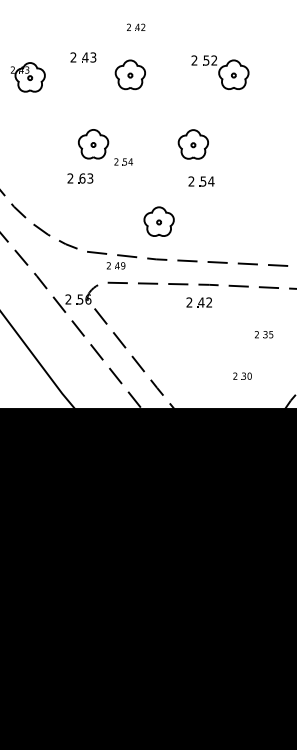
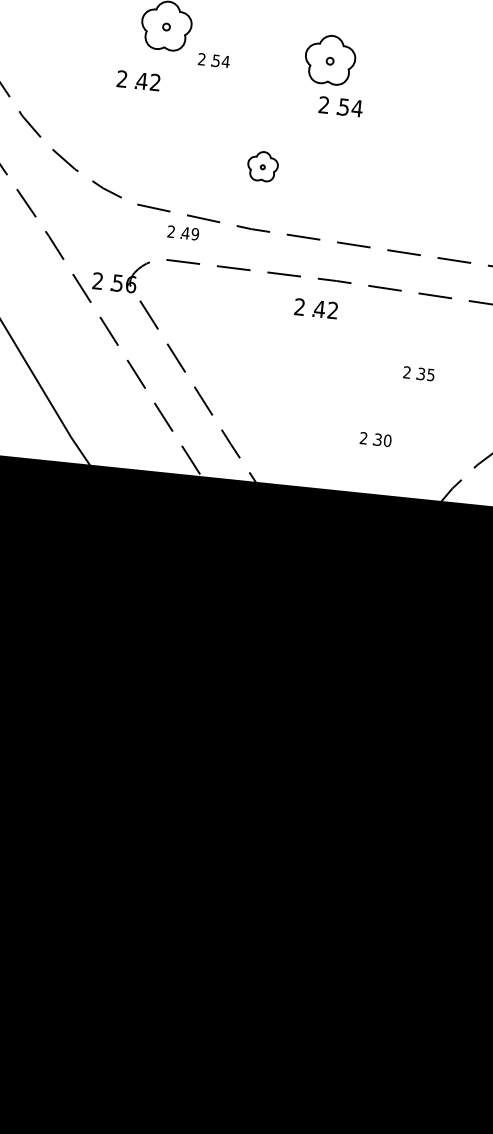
part: (192, 144) -> (328, 59), moved
text: (86, 178) -> (148, 81), 63 -> 42
part: (158, 221) -> (261, 166), size x0.6

